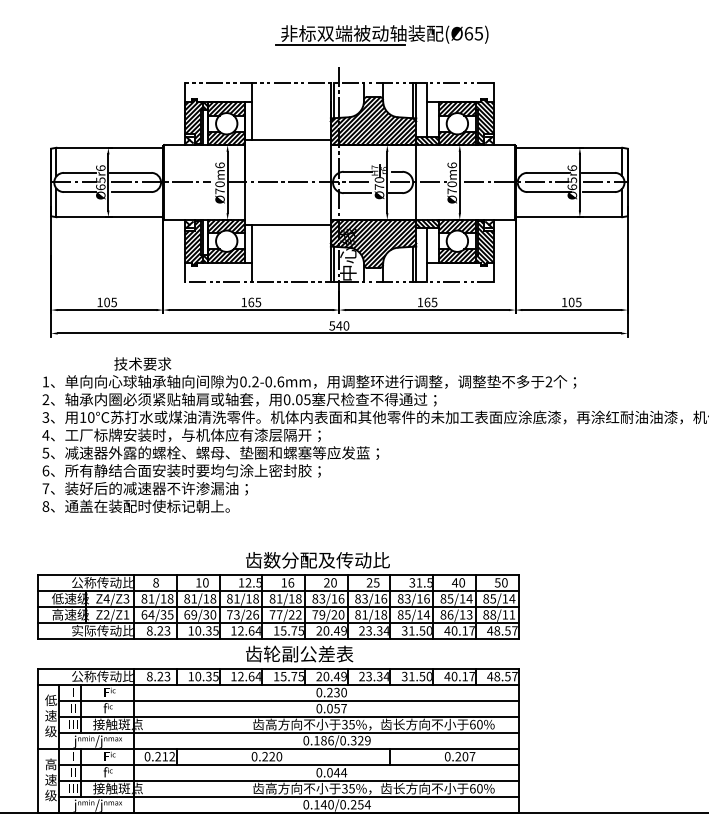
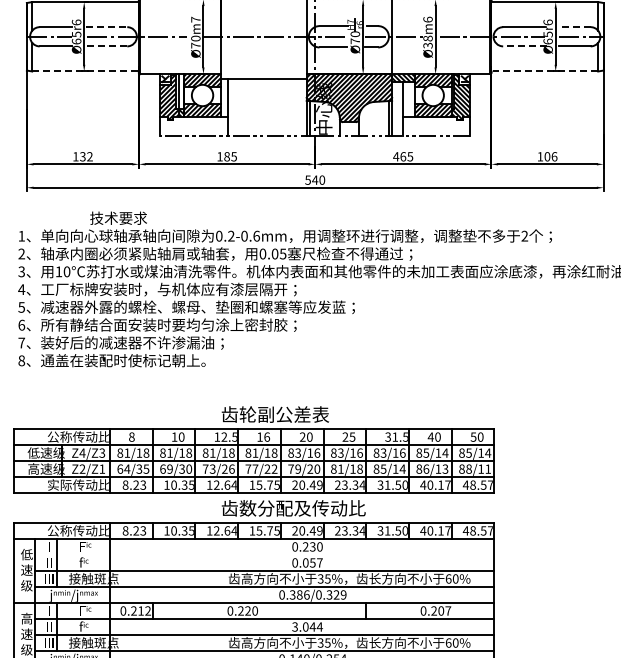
text: (219, 165) -> (195, 19), Ø70m6 -> Ø70m7
line: (131, 172) -> (107, 26), solid -> dashed
line: (598, 172) -> (574, 26), solid -> dashed
text: (451, 187) -> (427, 41), Ø70m6 -> Ø38m6
line: (131, 192) -> (107, 46), solid -> dashed
line: (549, 192) -> (525, 46), solid -> dashed
line: (109, 217) -> (85, 71), solid -> dashed
line: (569, 217) -> (545, 71), solid -> dashed
text: (110, 302) -> (86, 156), 105 -> 132
text: (251, 302) -> (227, 156), 165 -> 185
text: (420, 302) -> (396, 156), 165 -> 465
text: (578, 302) -> (554, 156), 105 -> 106
text: (326, 560) -> (302, 414), 齿数分配及传动比 -> 齿轮副公差表
text: (326, 653) -> (302, 507), 齿轮副公差表 -> 齿数分配及传动比
line: (288, 700) -> (264, 554), removed
text: (316, 740) -> (292, 594), 0.186/0.329 -> 0.386/0.329
text: (319, 772) -> (295, 626), 0.044 -> 3.044

